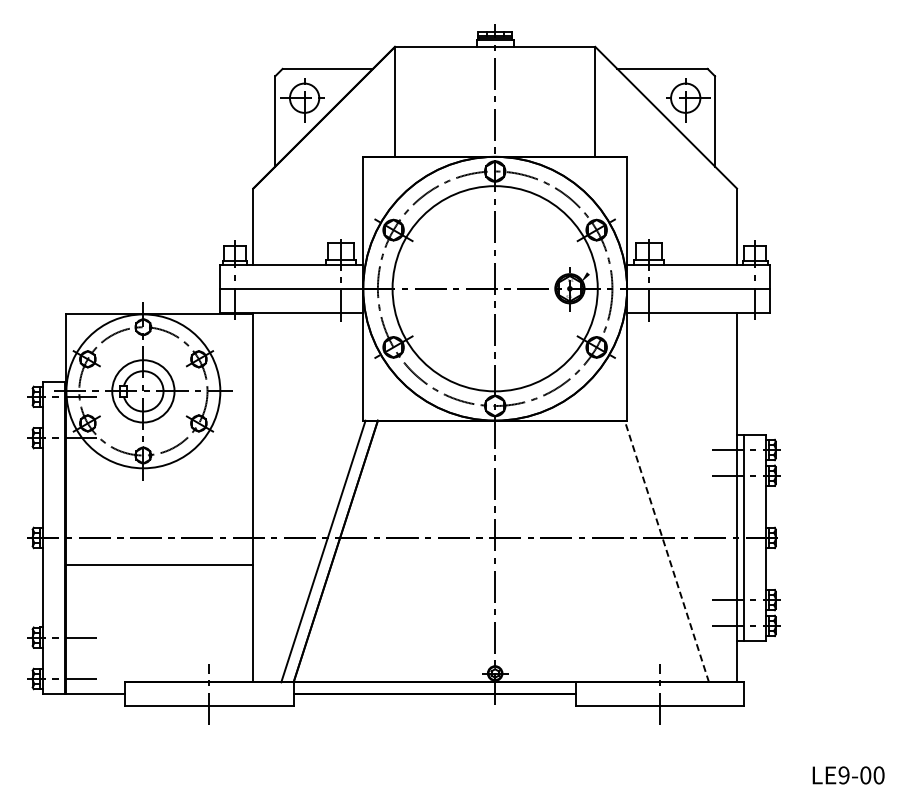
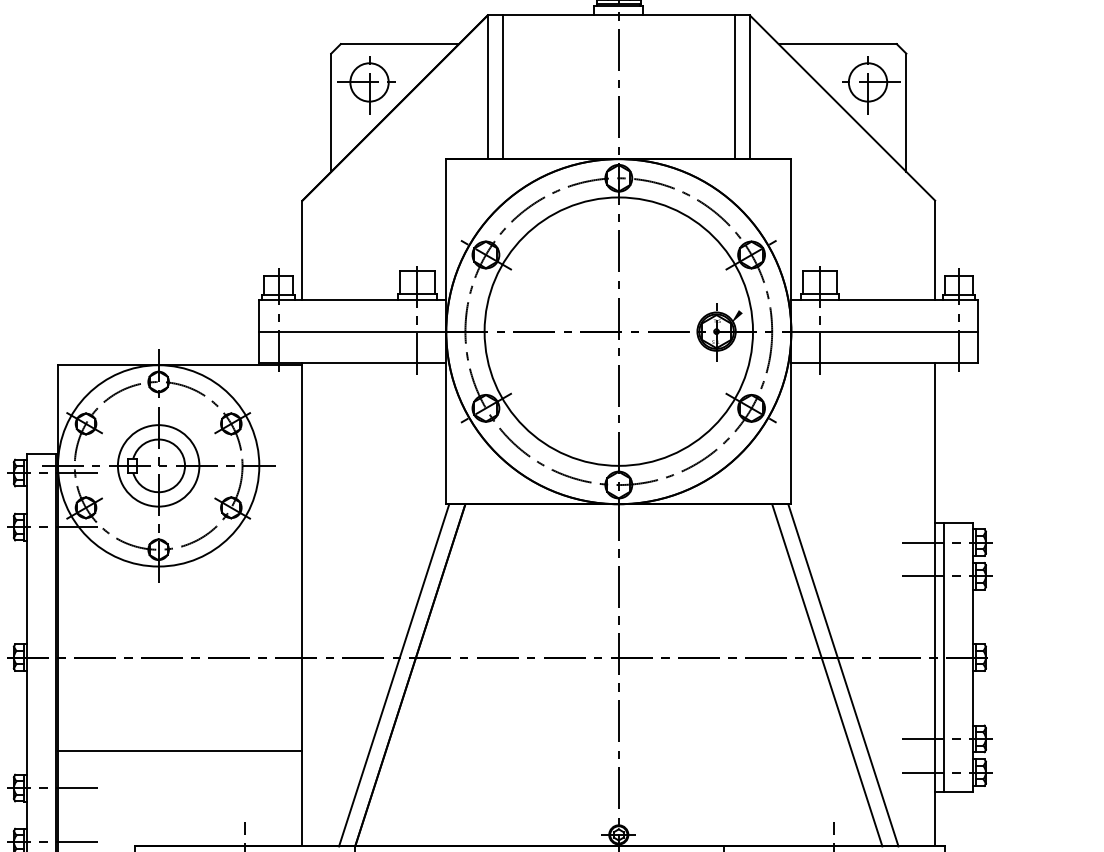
line: (406, 101) -> (502, 86), added
line: (583, 101) -> (734, 86), added
line: (654, 551) -> (827, 675), added
line: (666, 551) -> (842, 675), dashed -> solid
line: (159, 565) -> (179, 751), moved

